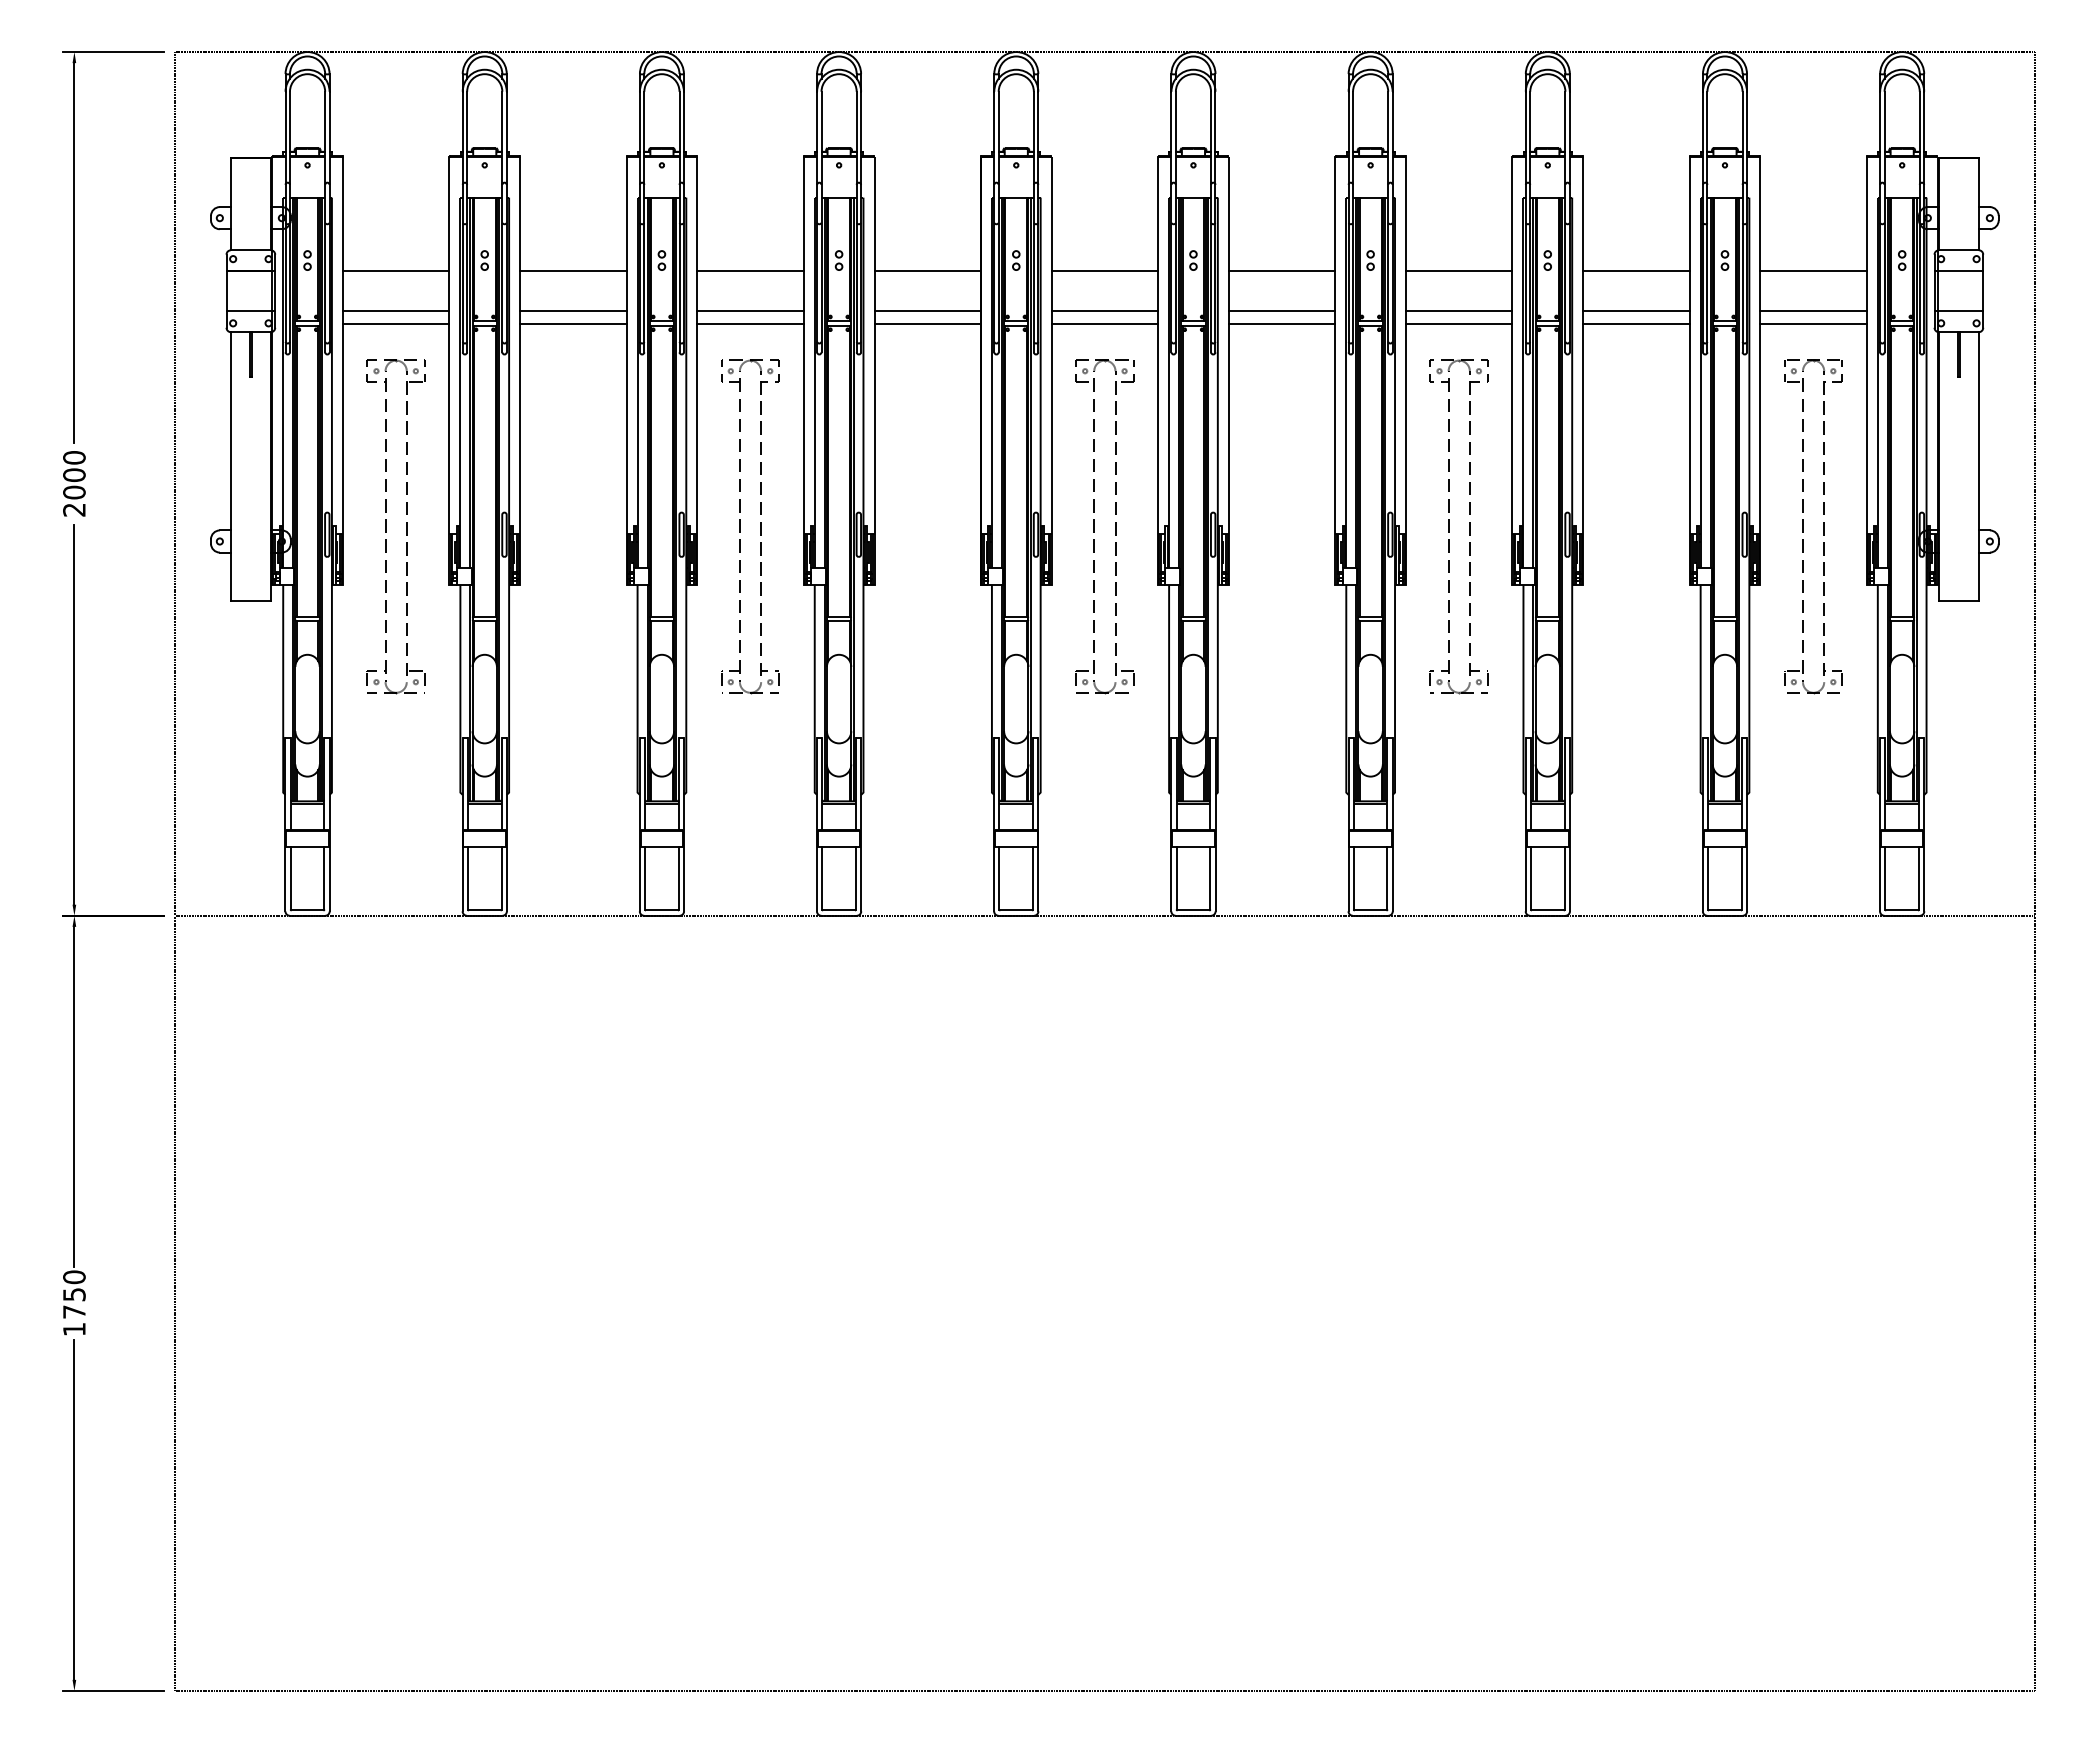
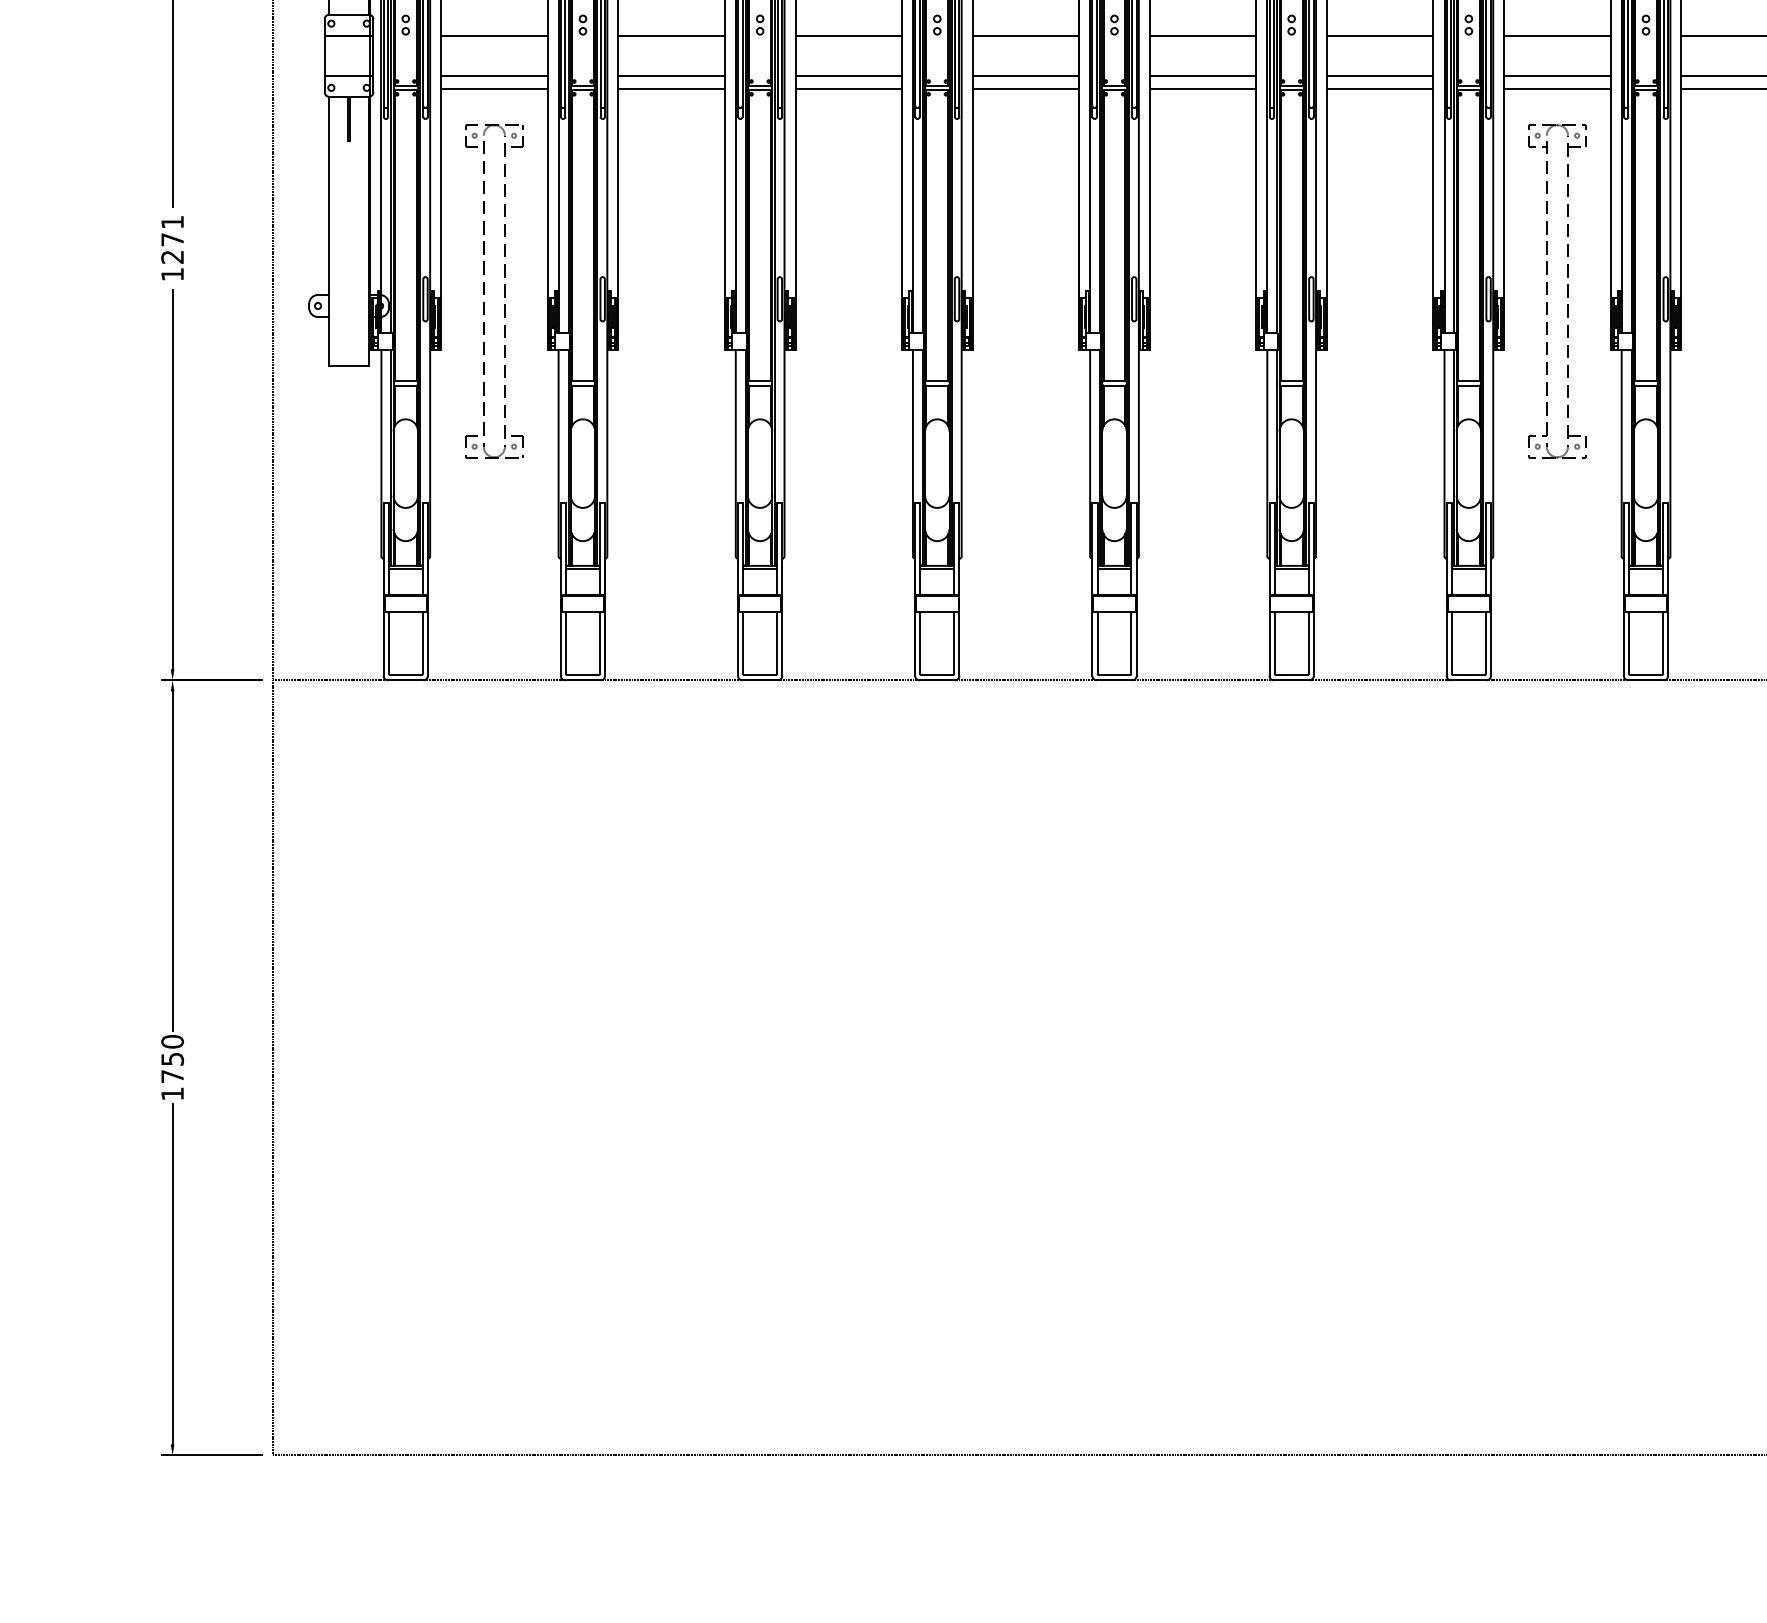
text: (74, 483) -> (172, 248), 2000 -> 1271
part: (740, 526) -> (838, 291), removed
part: (1094, 526) -> (1192, 291), removed

